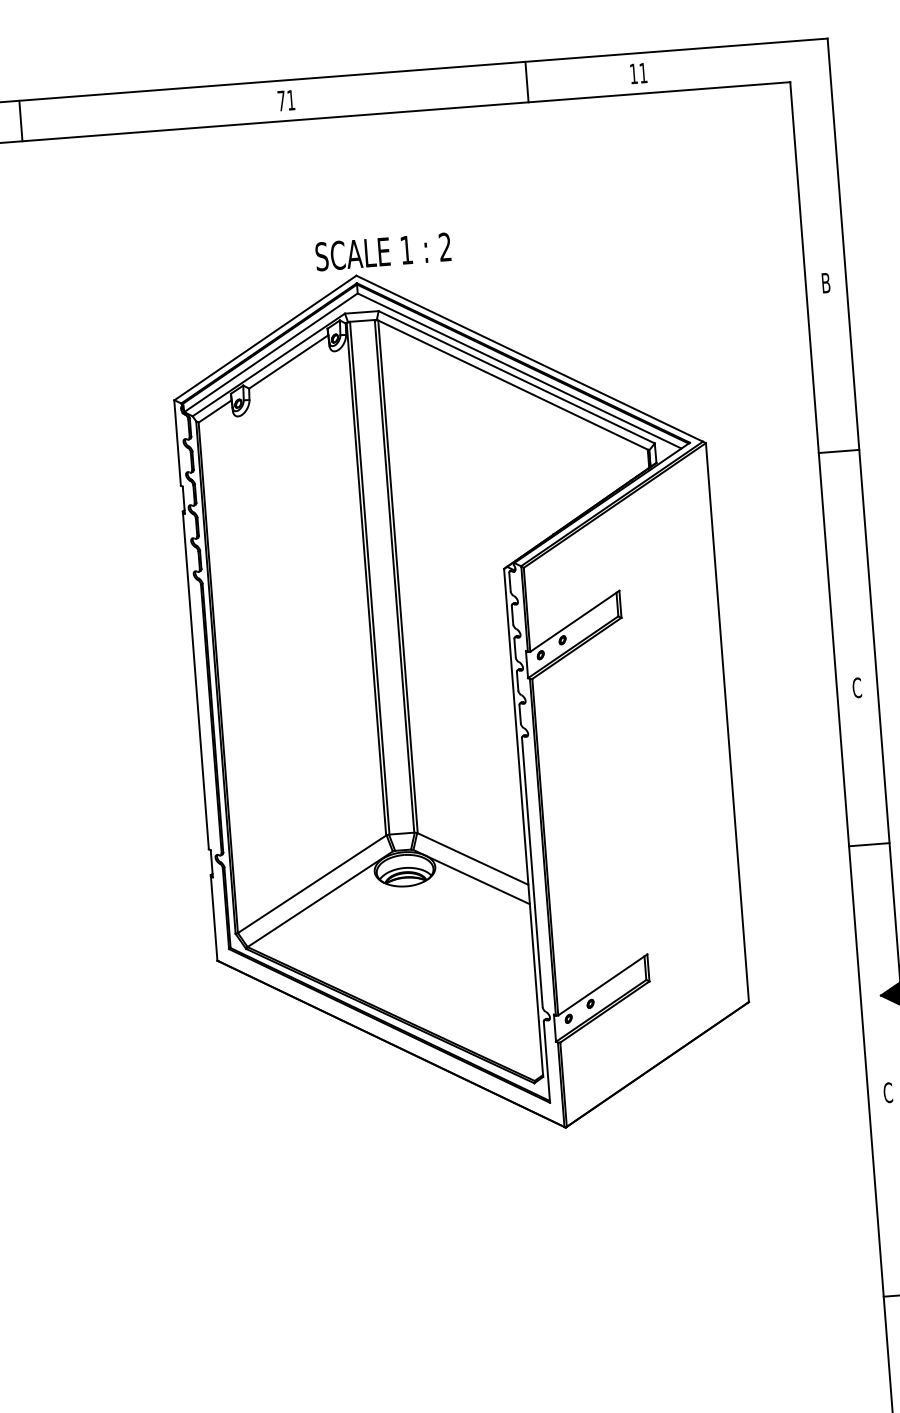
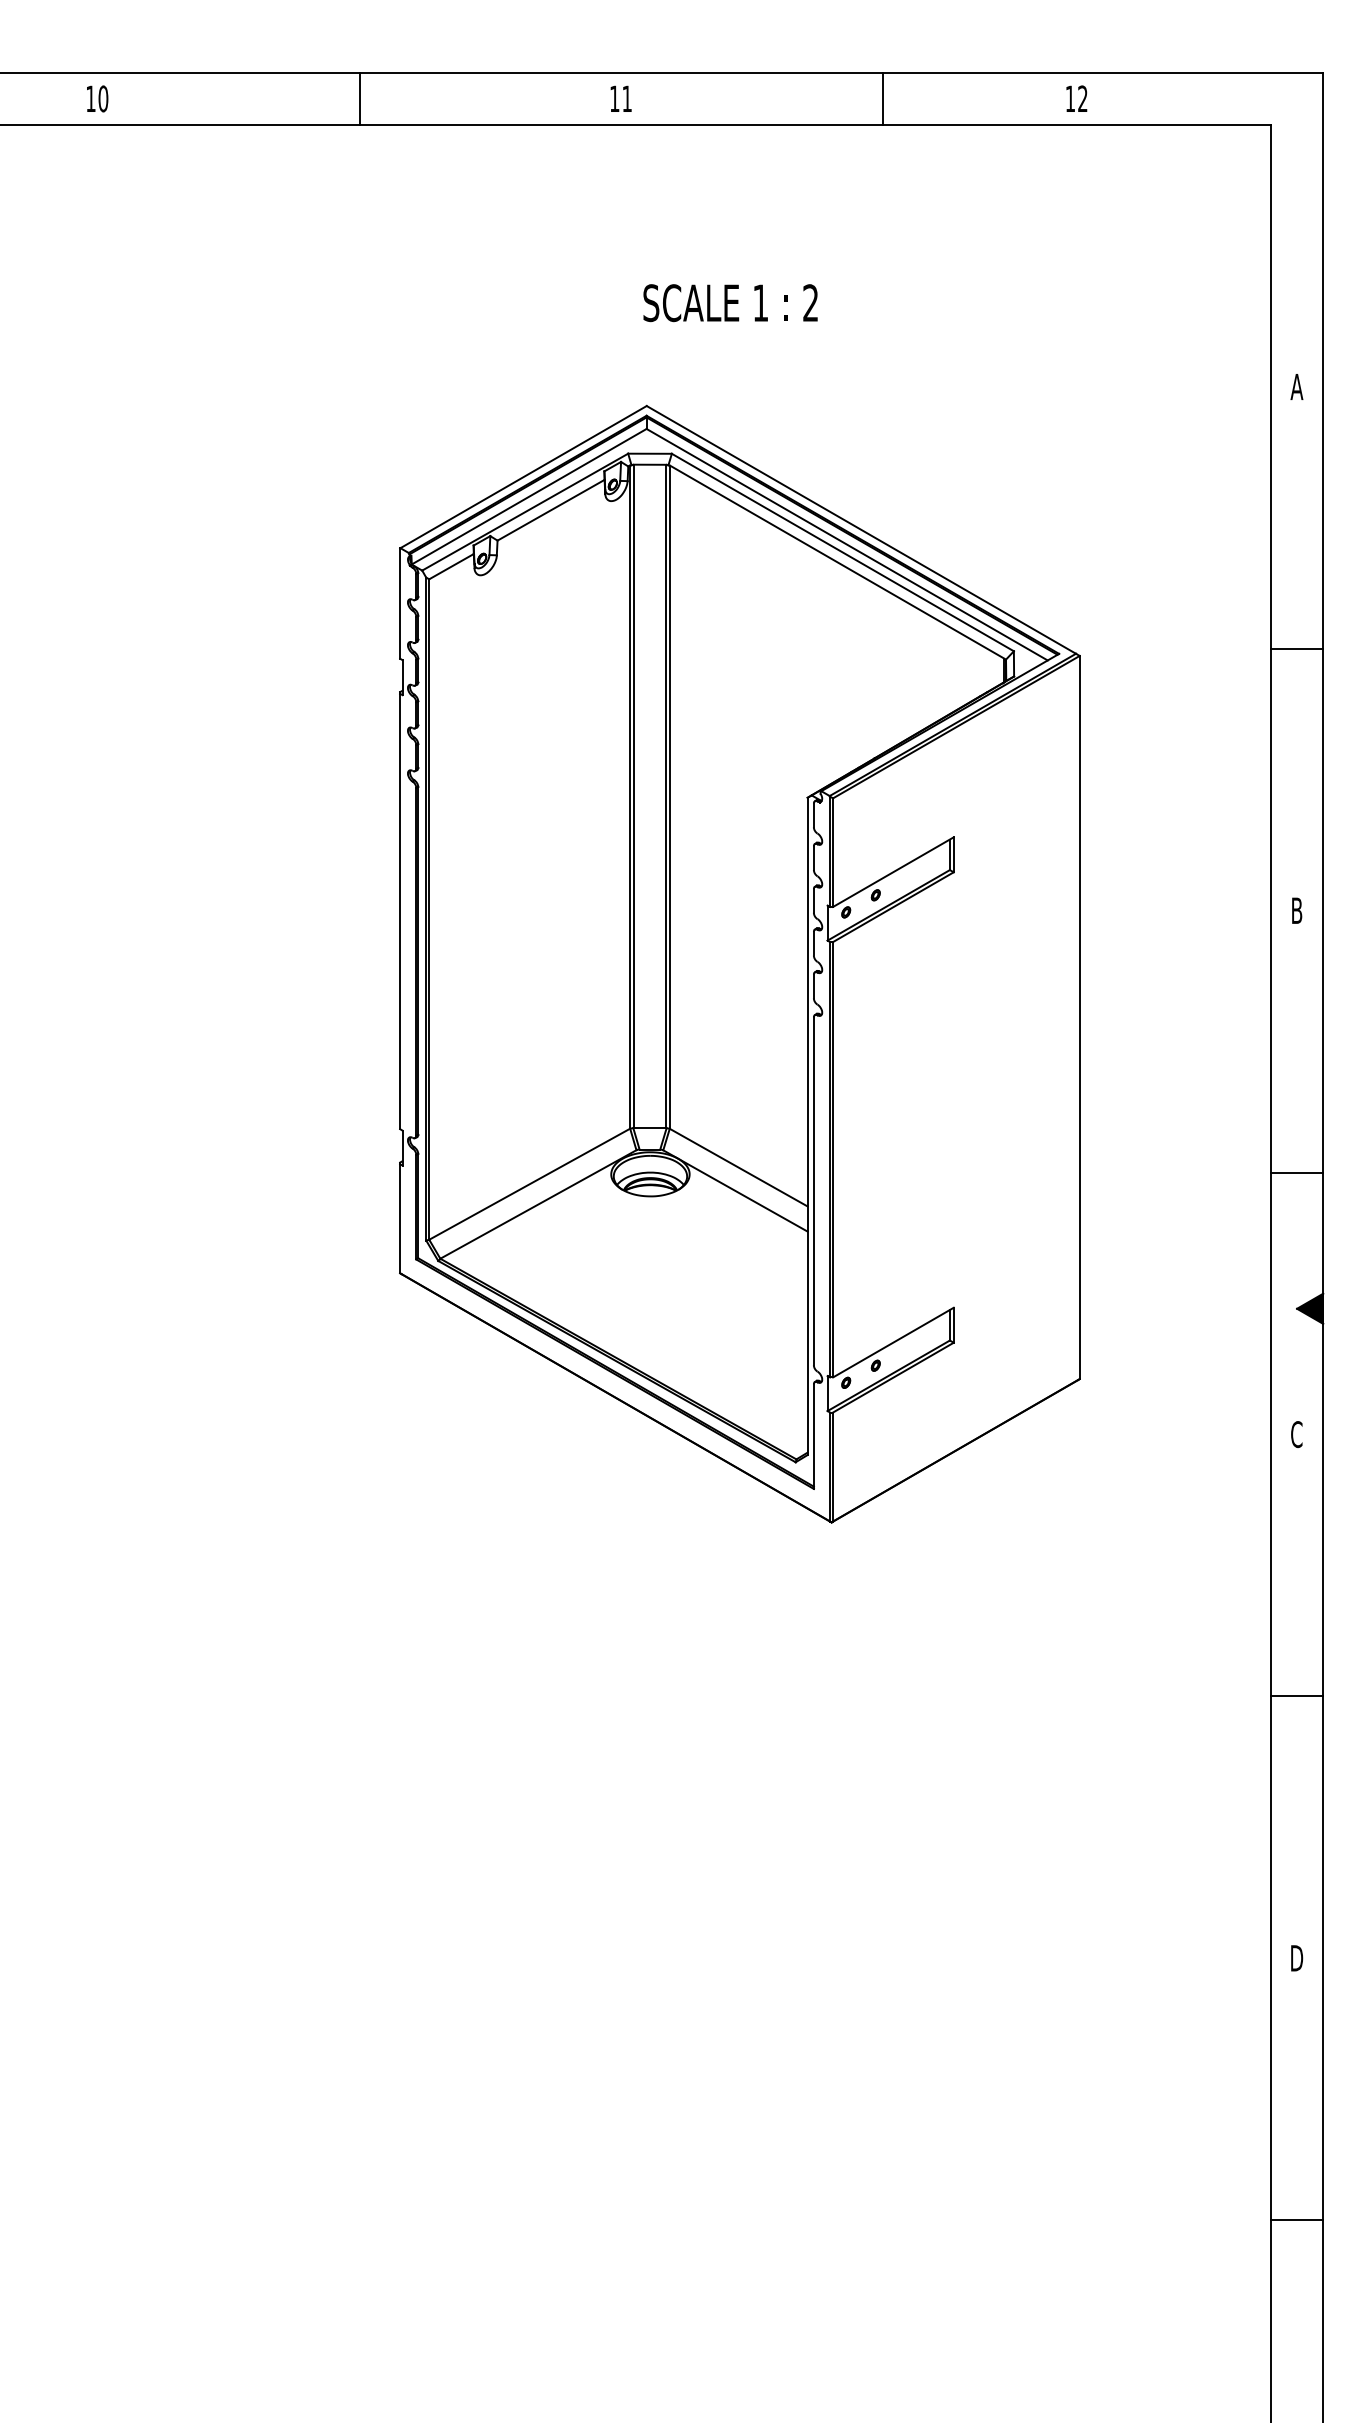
text: (643, 72) -> (1082, 98), 11 -> 12
line: (527, 81) -> (883, 98), moved
text: (281, 100) -> (614, 98), 71 -> 11
line: (20, 120) -> (359, 98), moved
text: (825, 283) -> (1296, 387), B -> A
line: (838, 451) -> (1296, 648), moved
text: (856, 687) -> (1296, 910), C -> B
part: (461, 701) -> (739, 963), moved
line: (868, 844) -> (1296, 1172), moved

